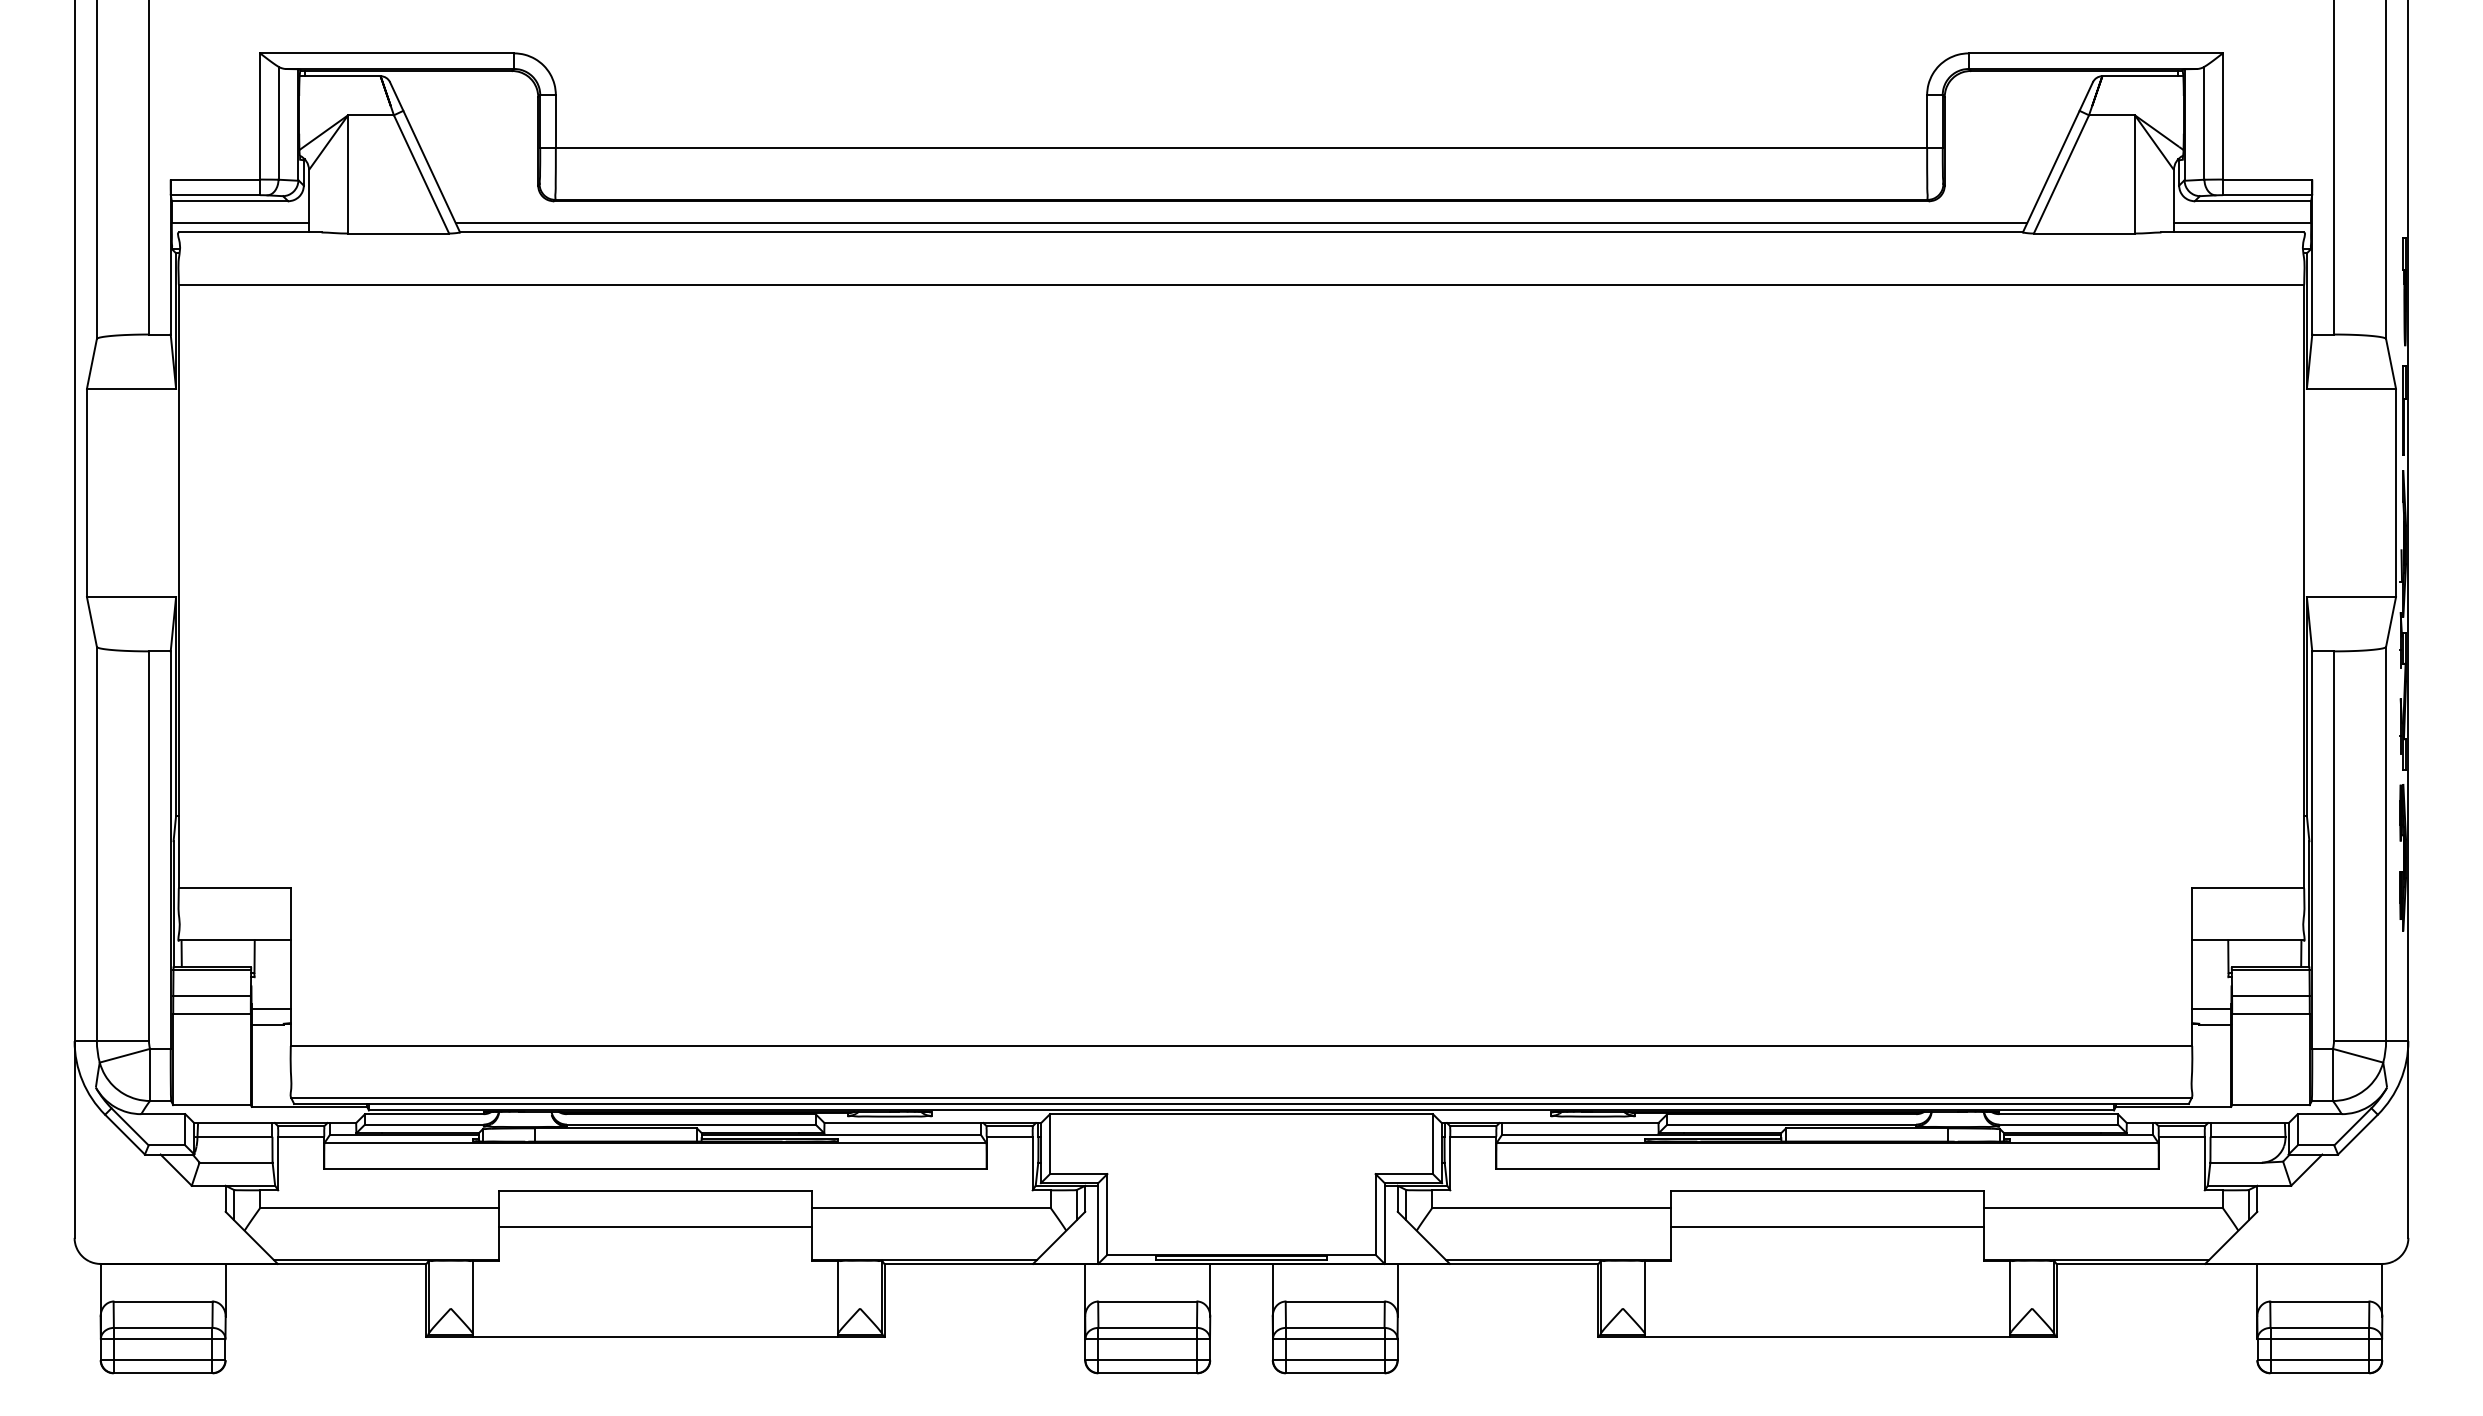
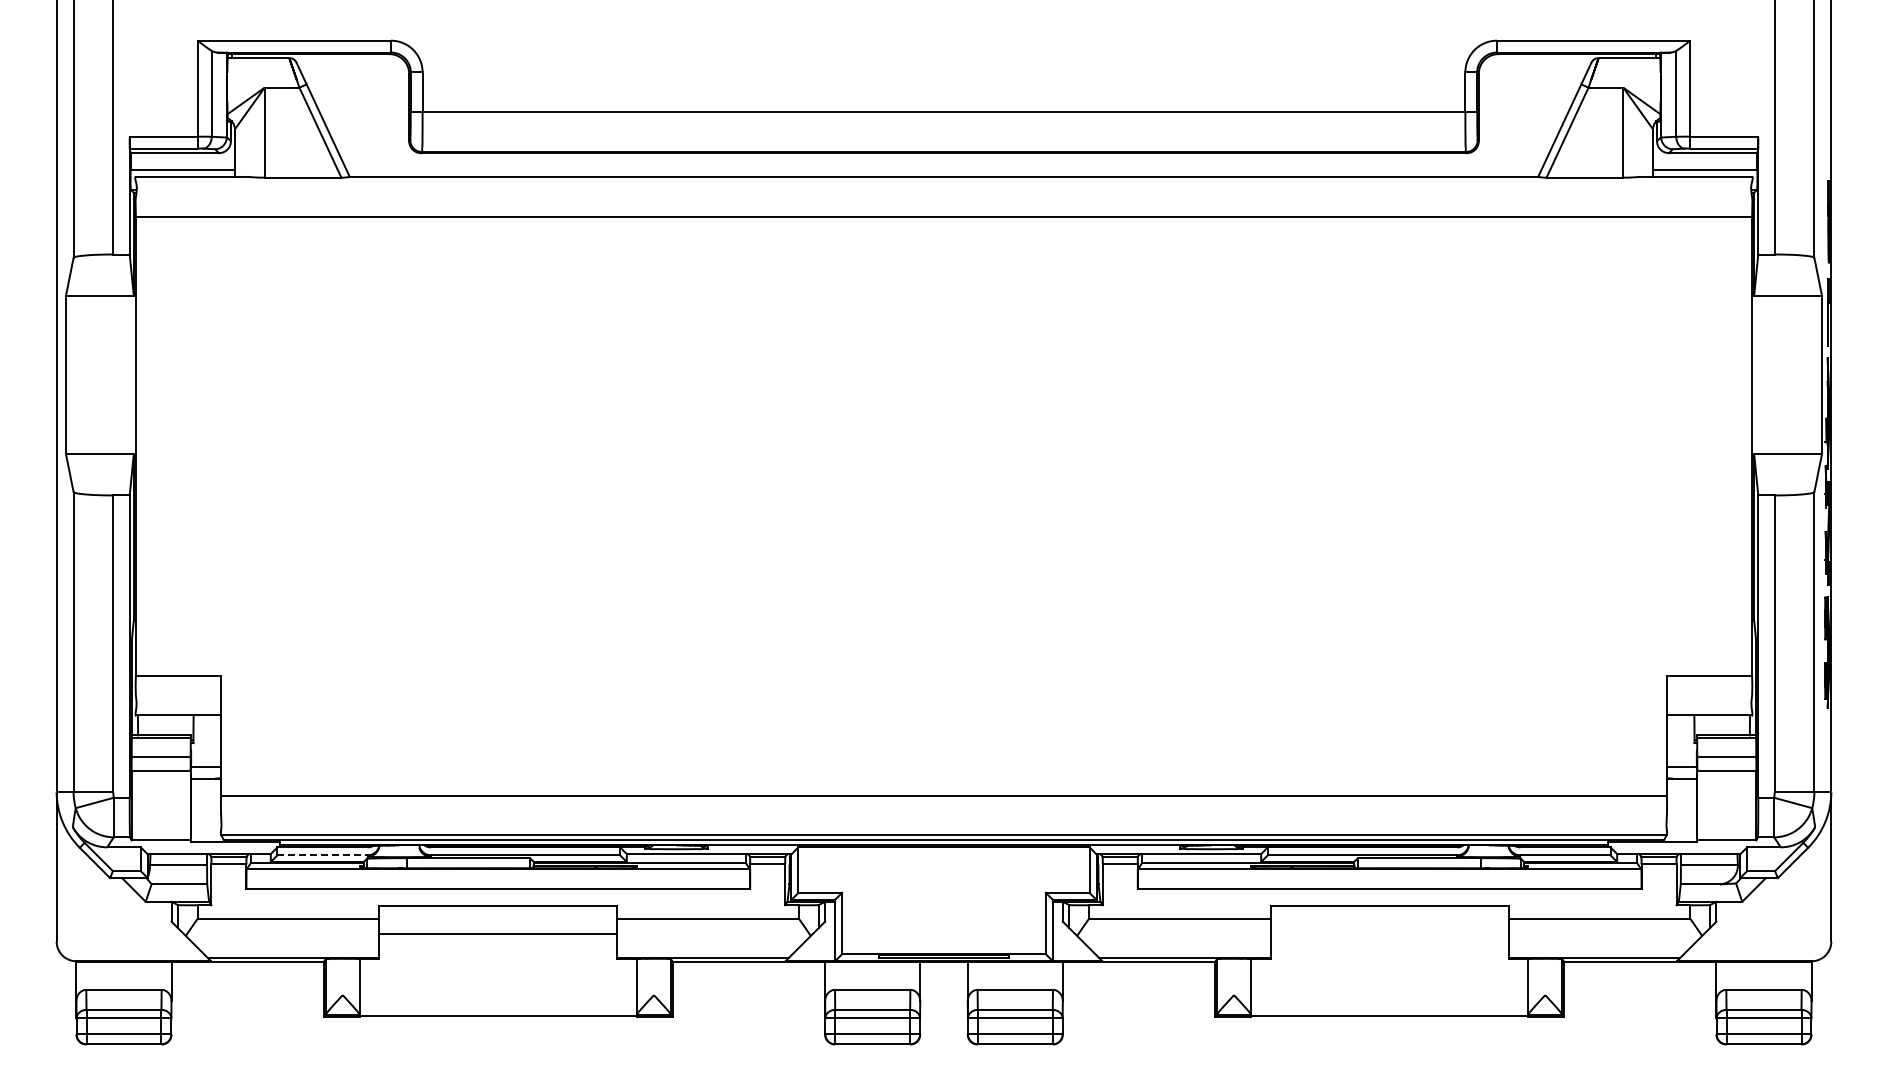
line: (1240, 222) -> (943, 169), removed
line: (425, 1124) -> (323, 855), solid -> dashed
line: (1827, 1227) -> (1389, 933), removed

